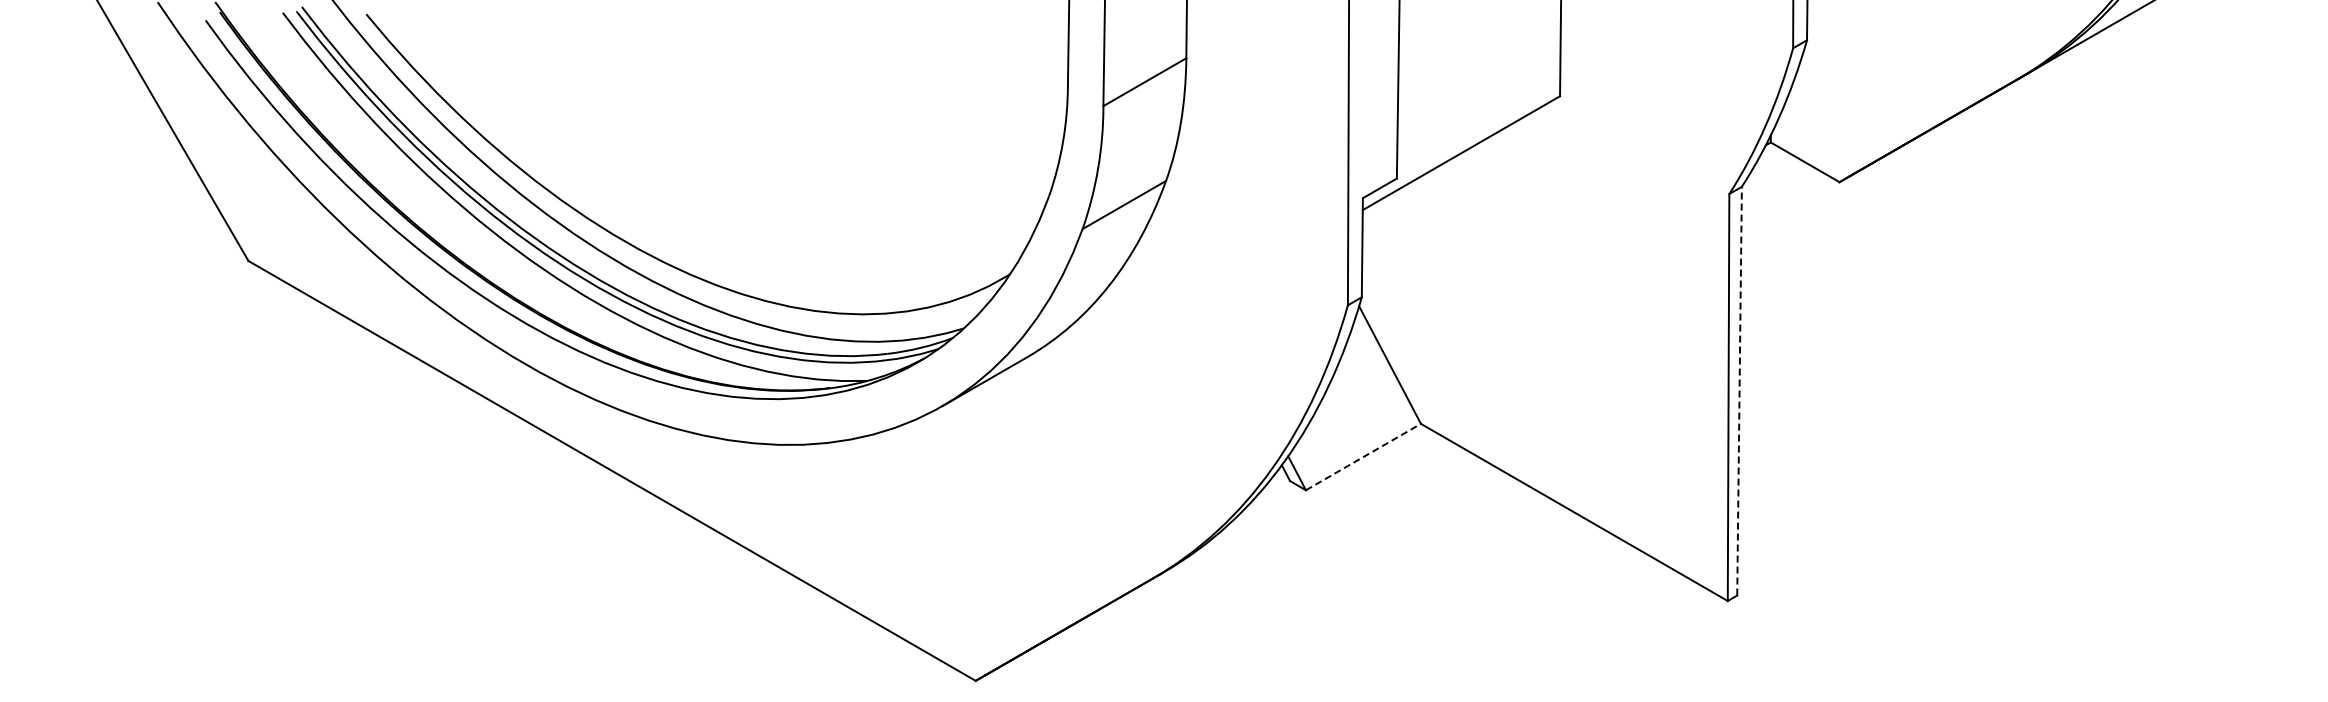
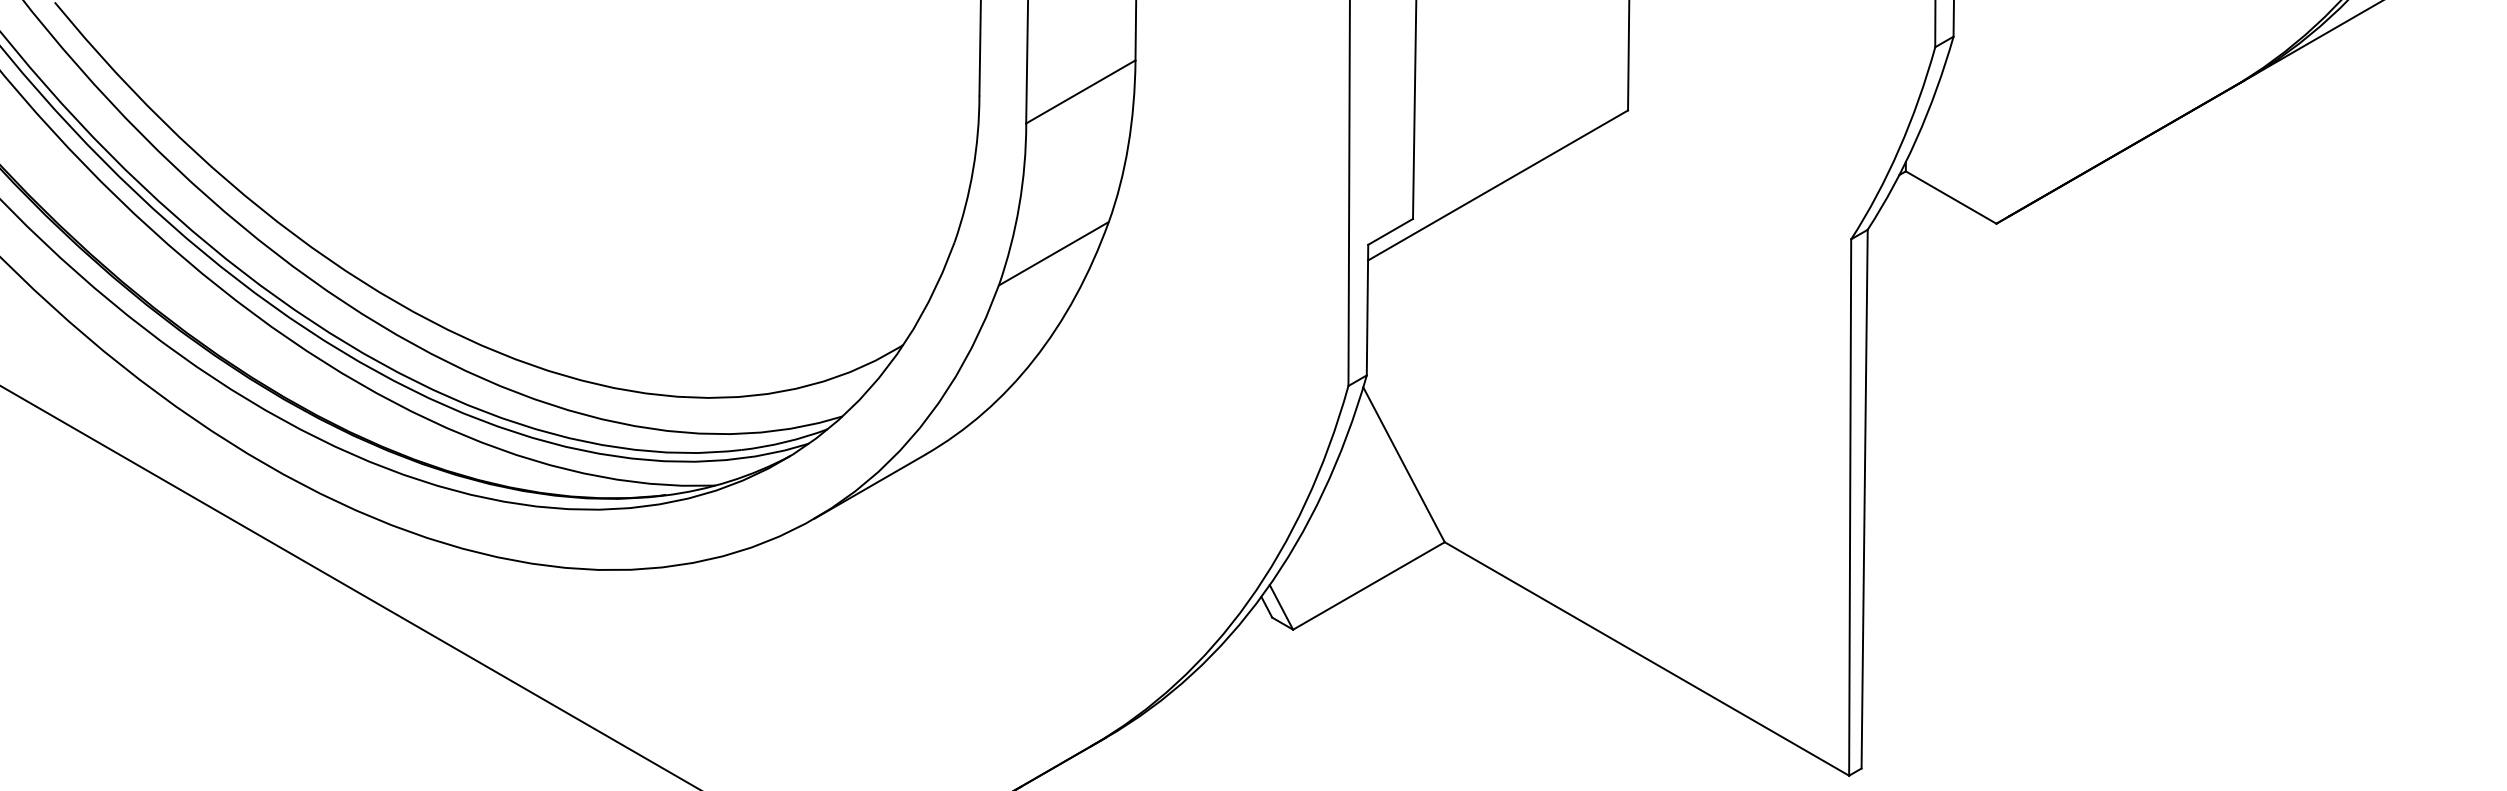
line: (1739, 390) -> (1864, 498), dashed -> solid
line: (1363, 456) -> (1369, 585), dashed -> solid

